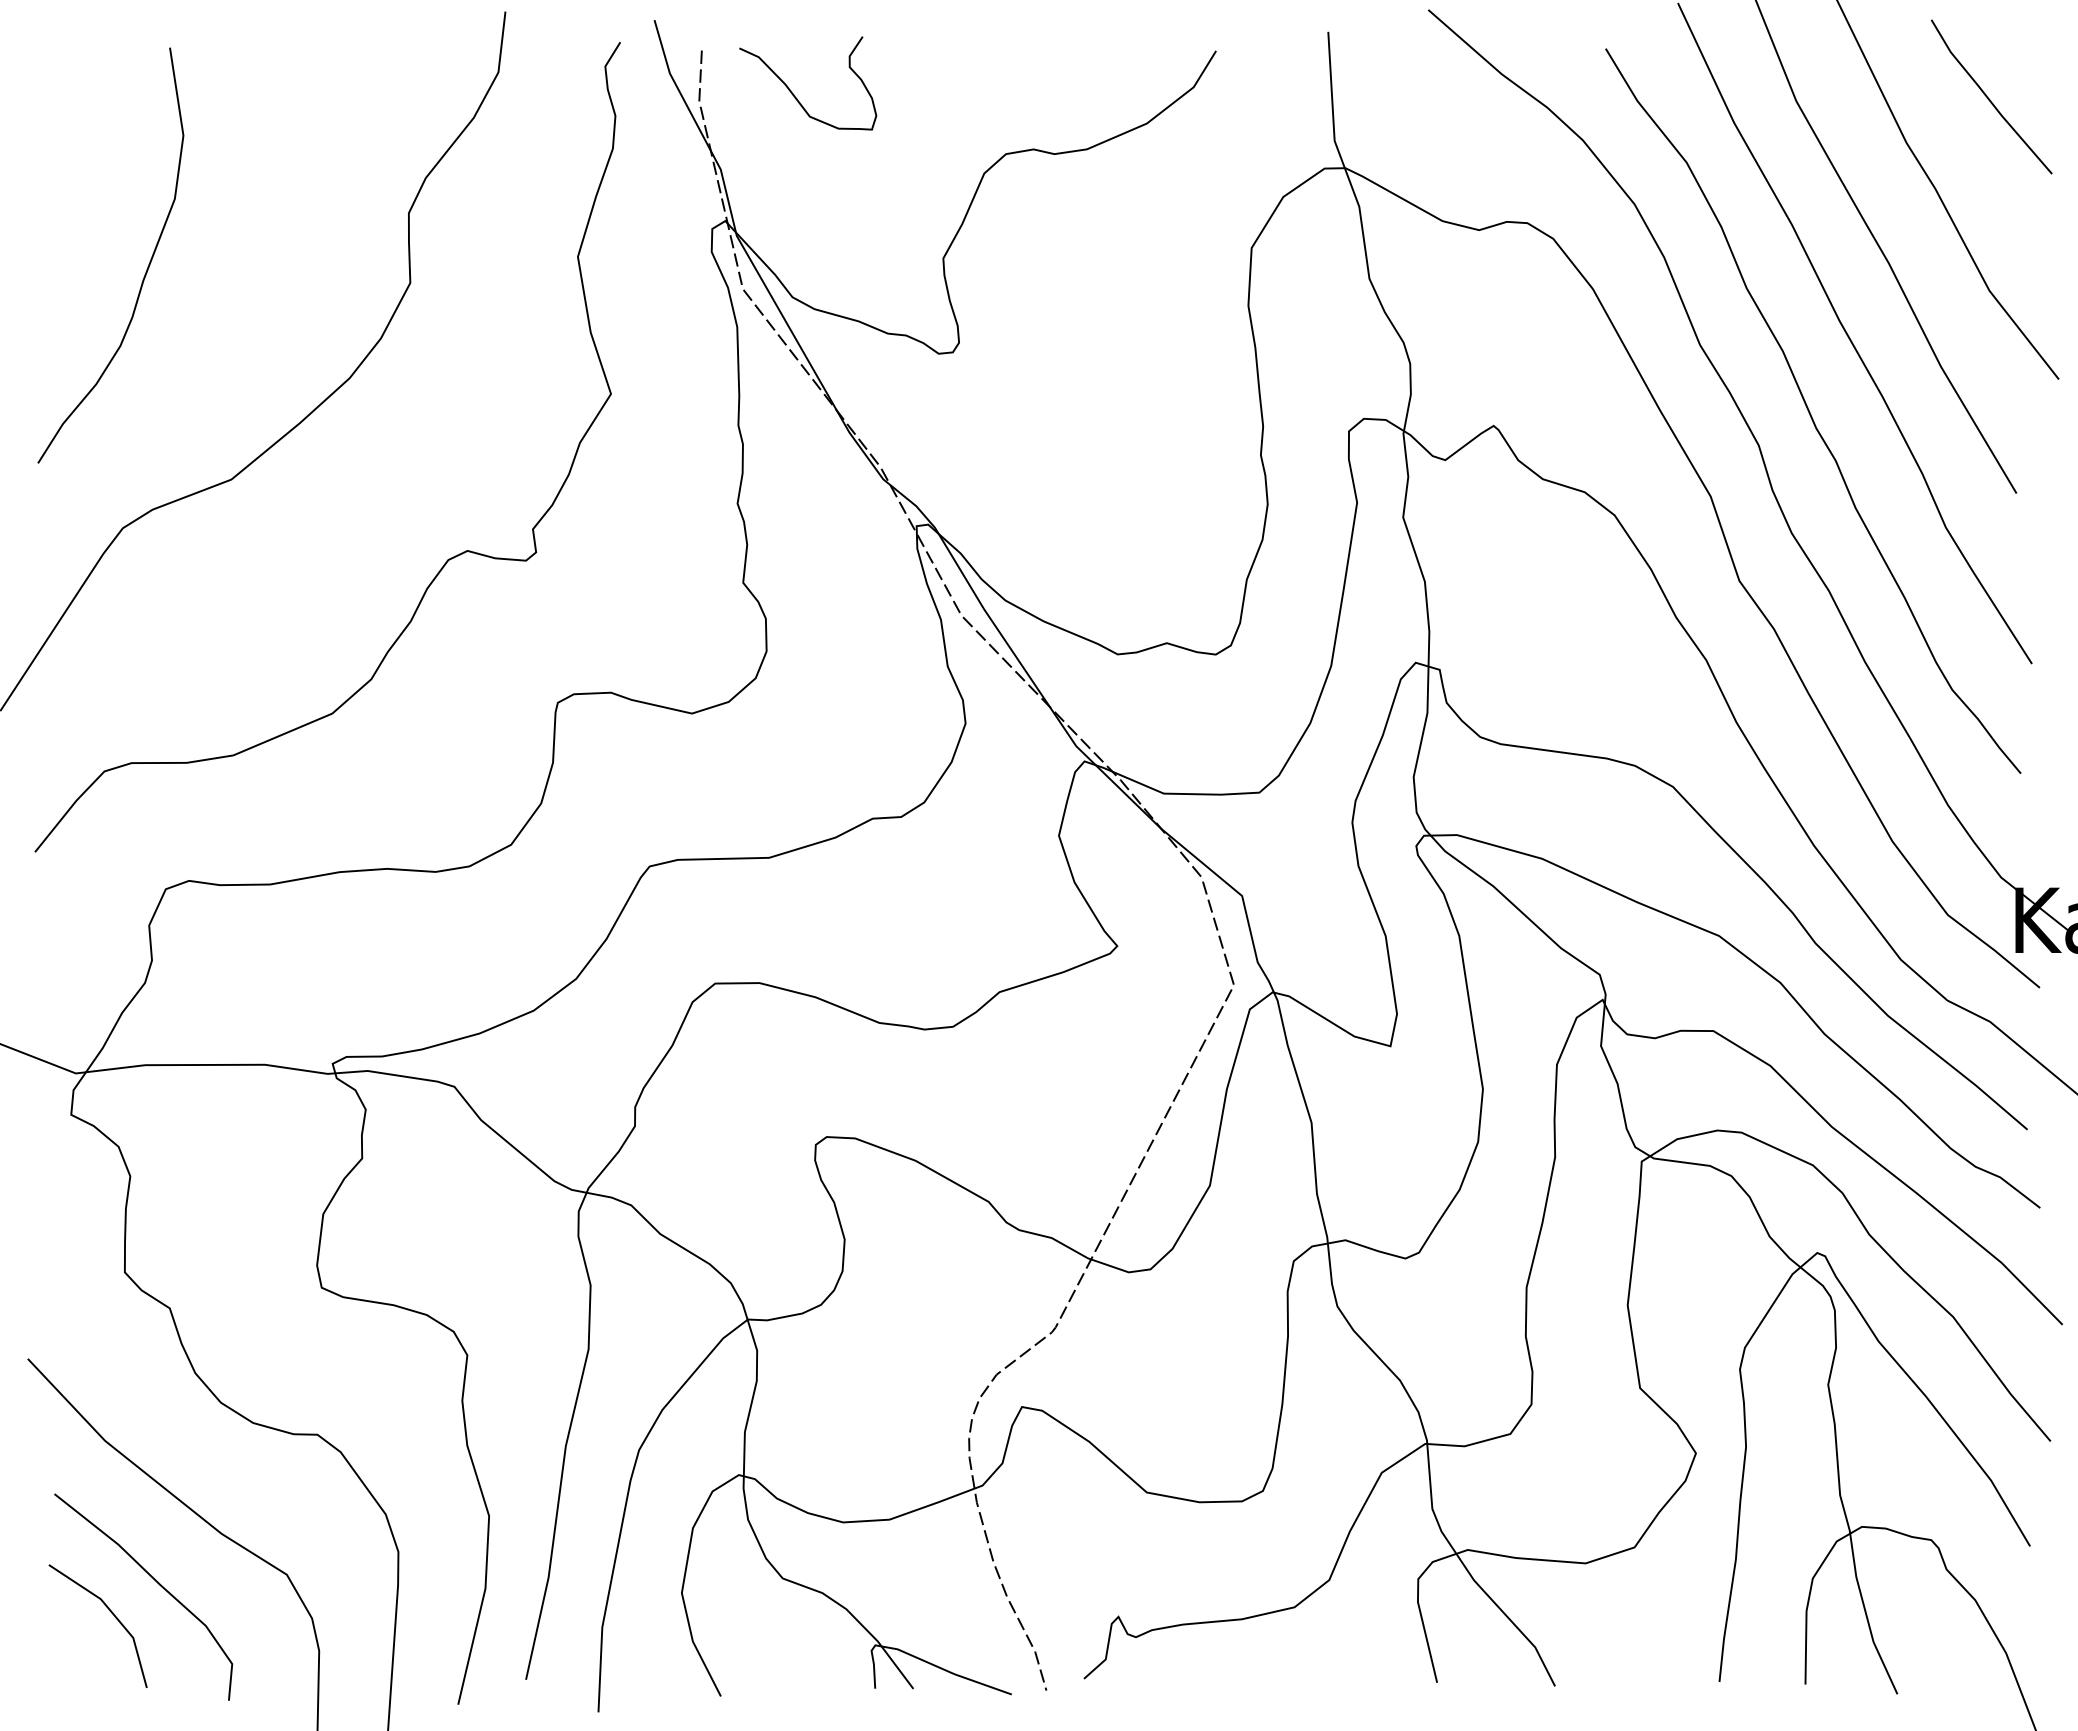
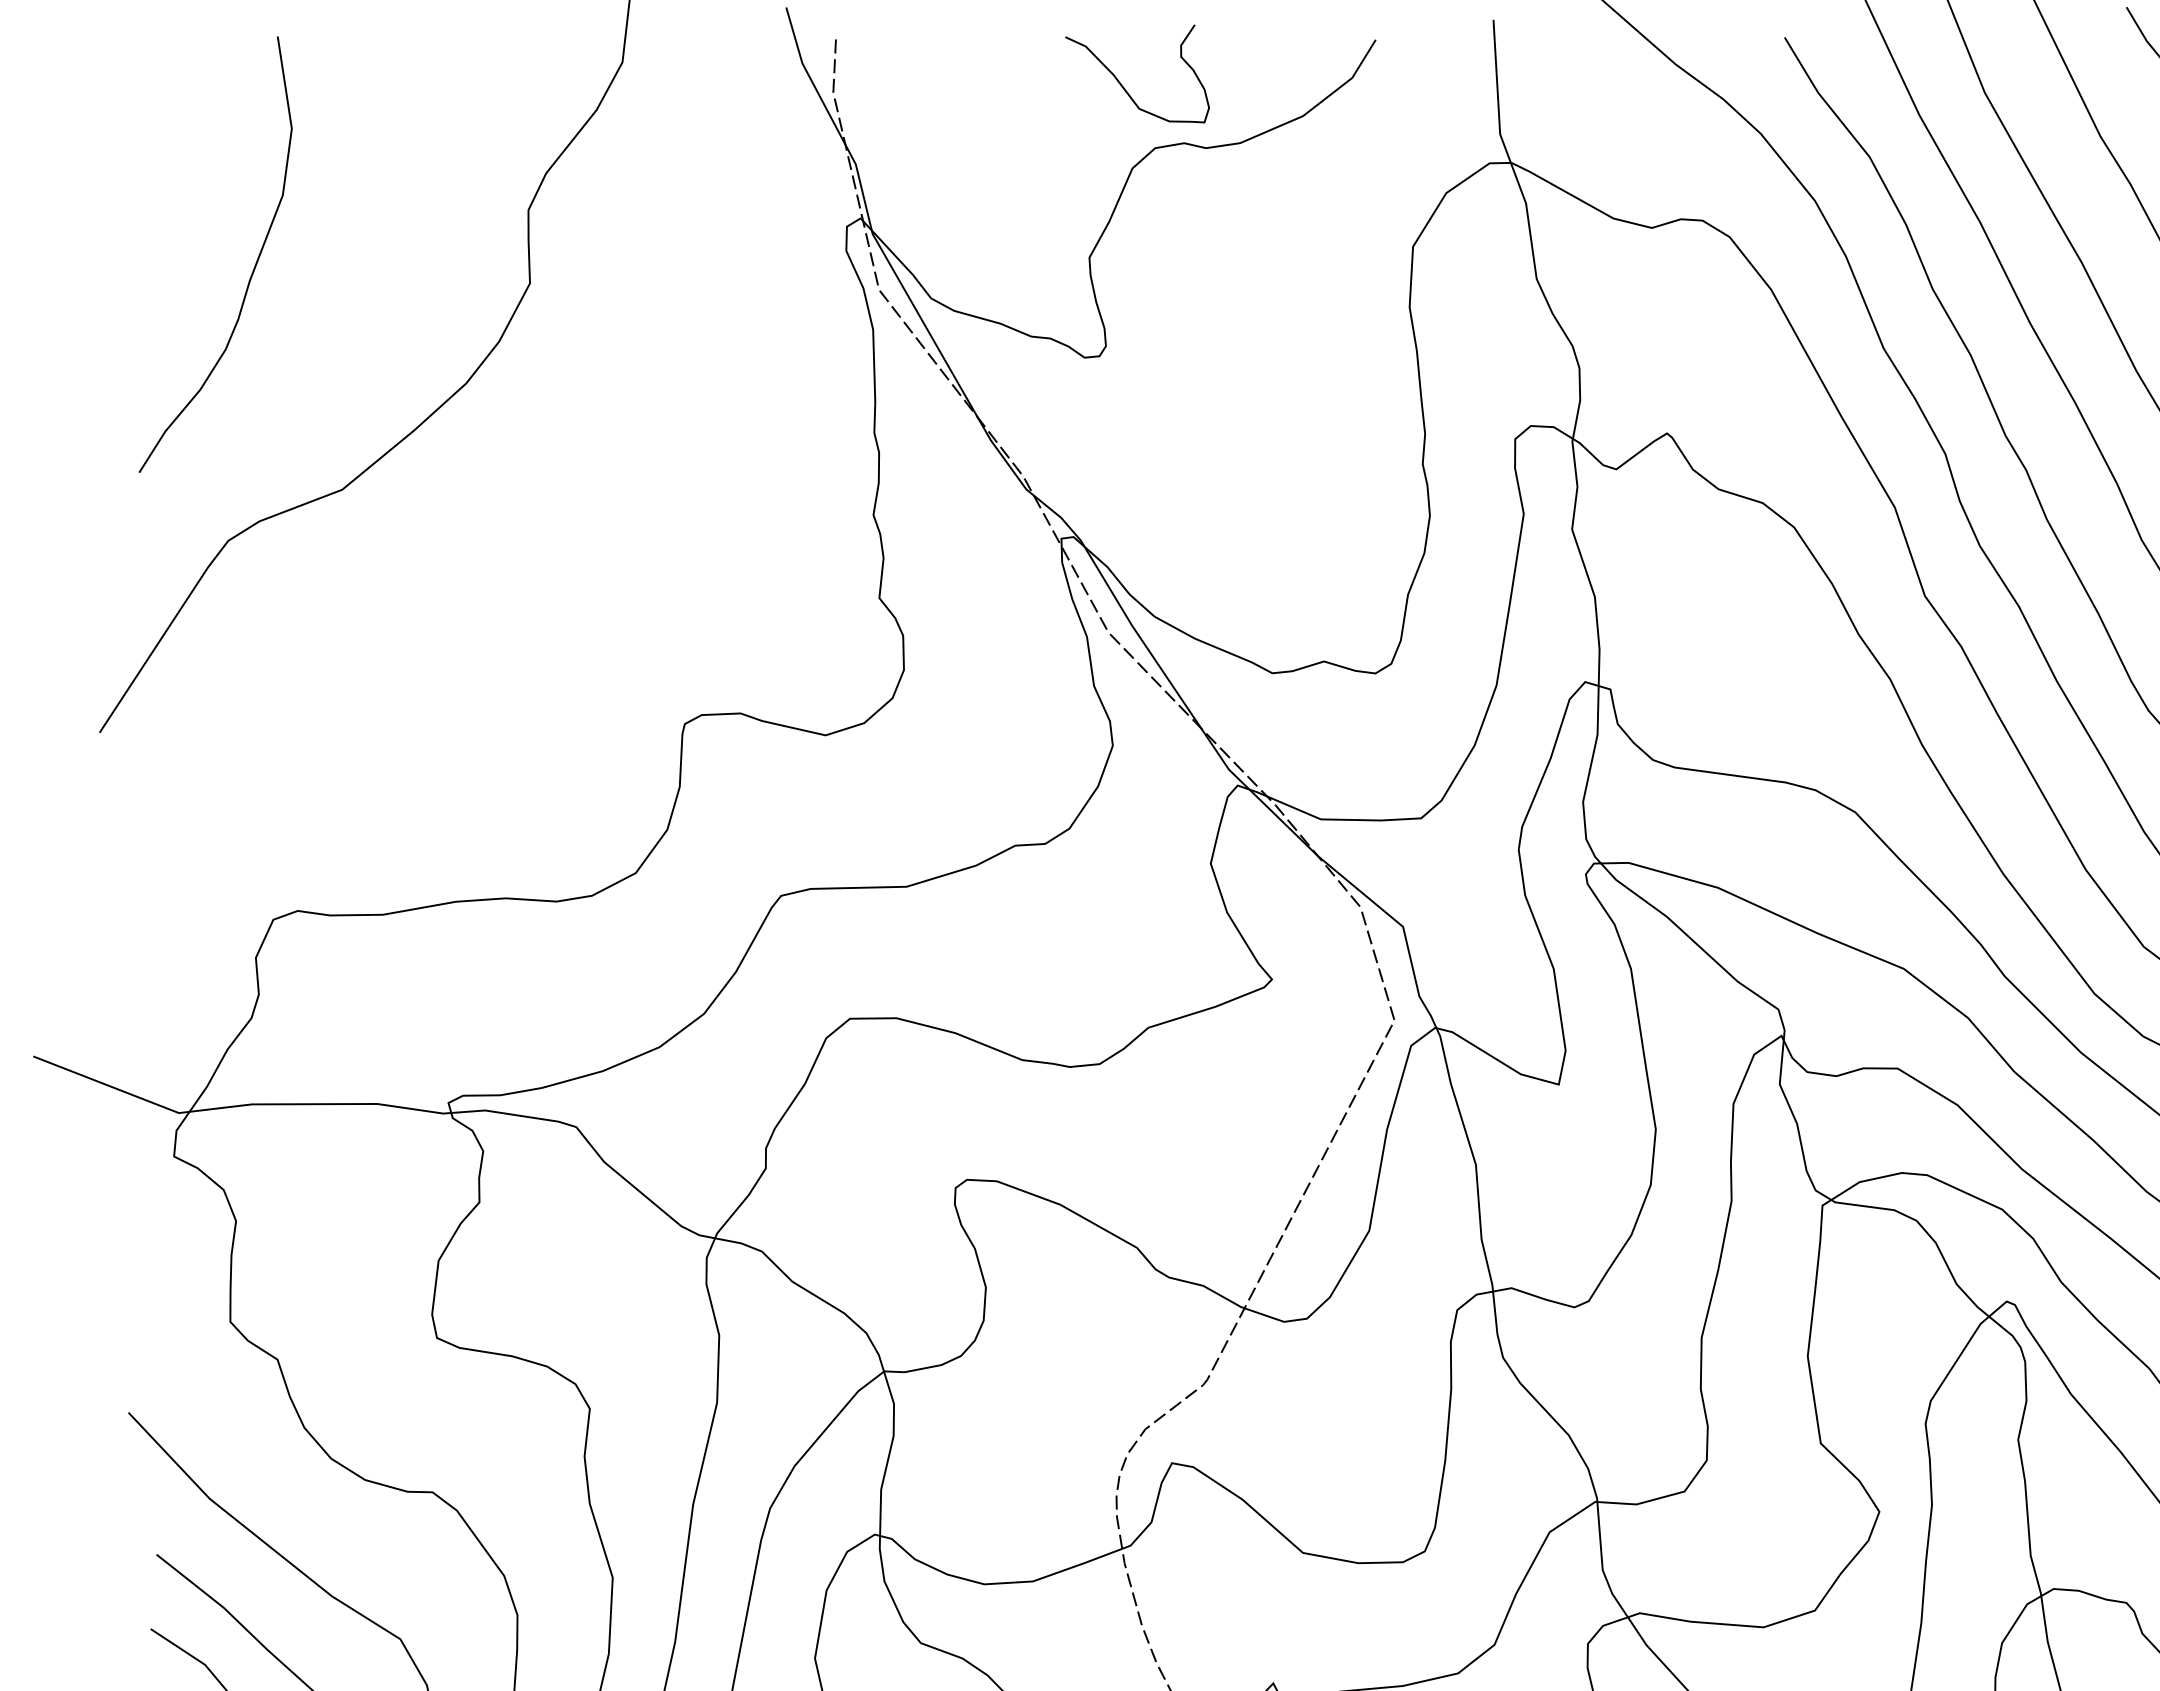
curve: (794, 94) -> (1123, 85), moved
curve: (446, 560) -> (567, 574), removed

